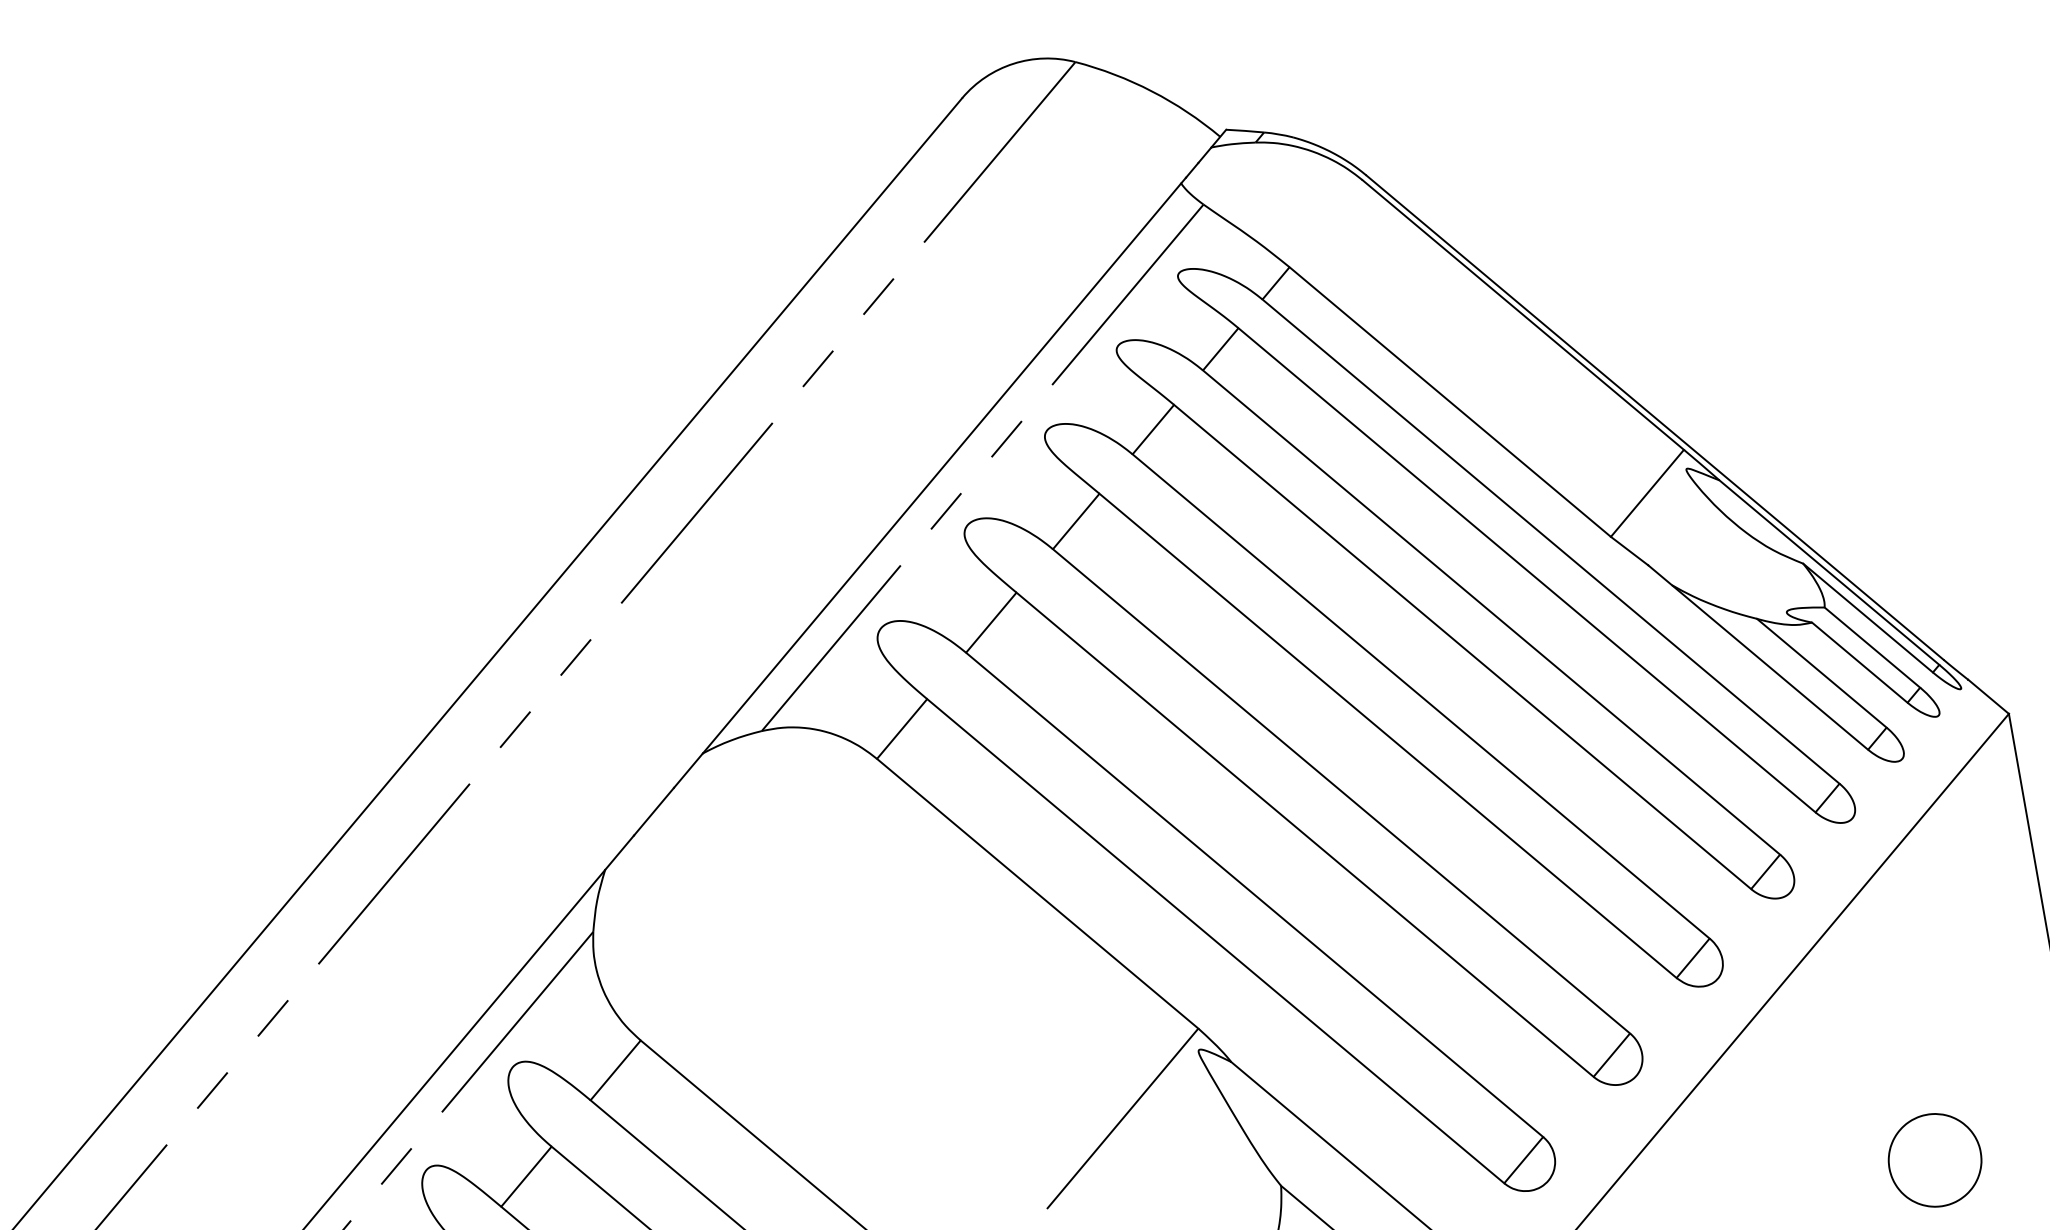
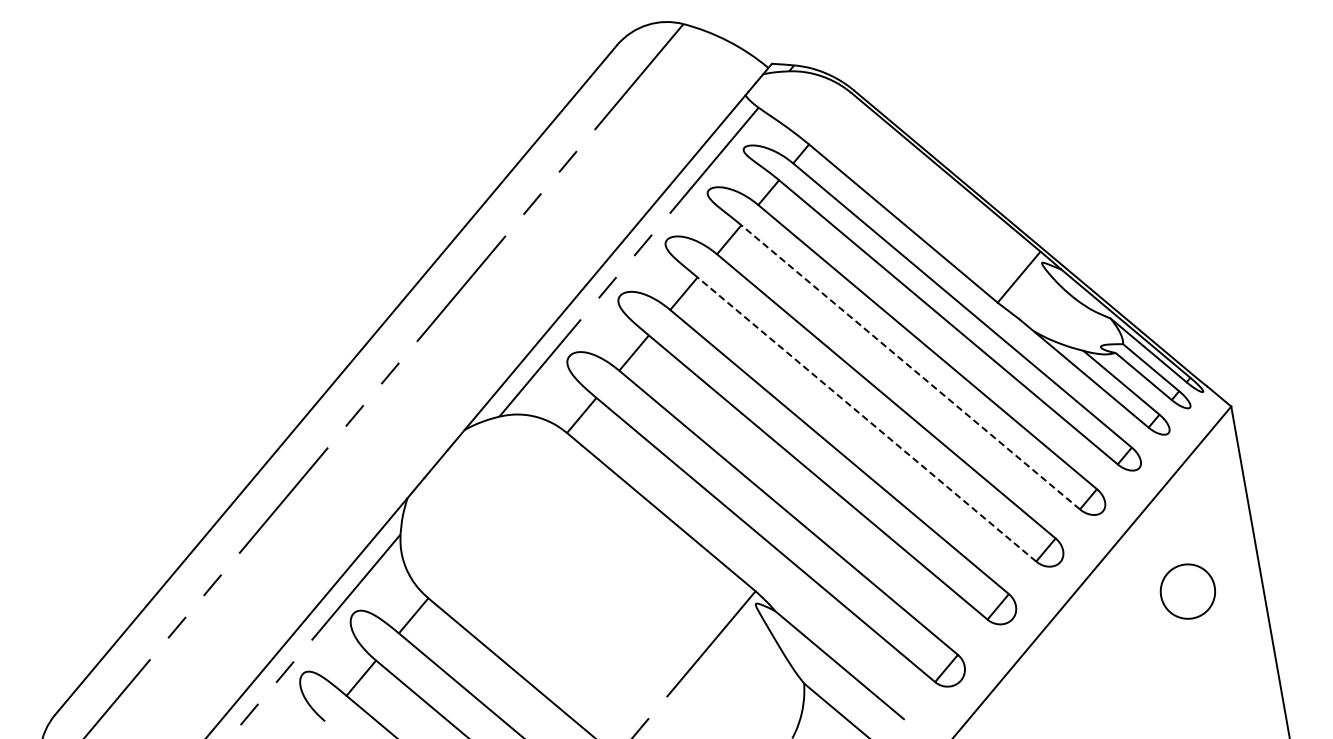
line: (1462, 647) -> (910, 367), solid -> dashed
line: (1387, 735) -> (866, 419), solid -> dashed
part: (1934, 1160) -> (1187, 591), moved

